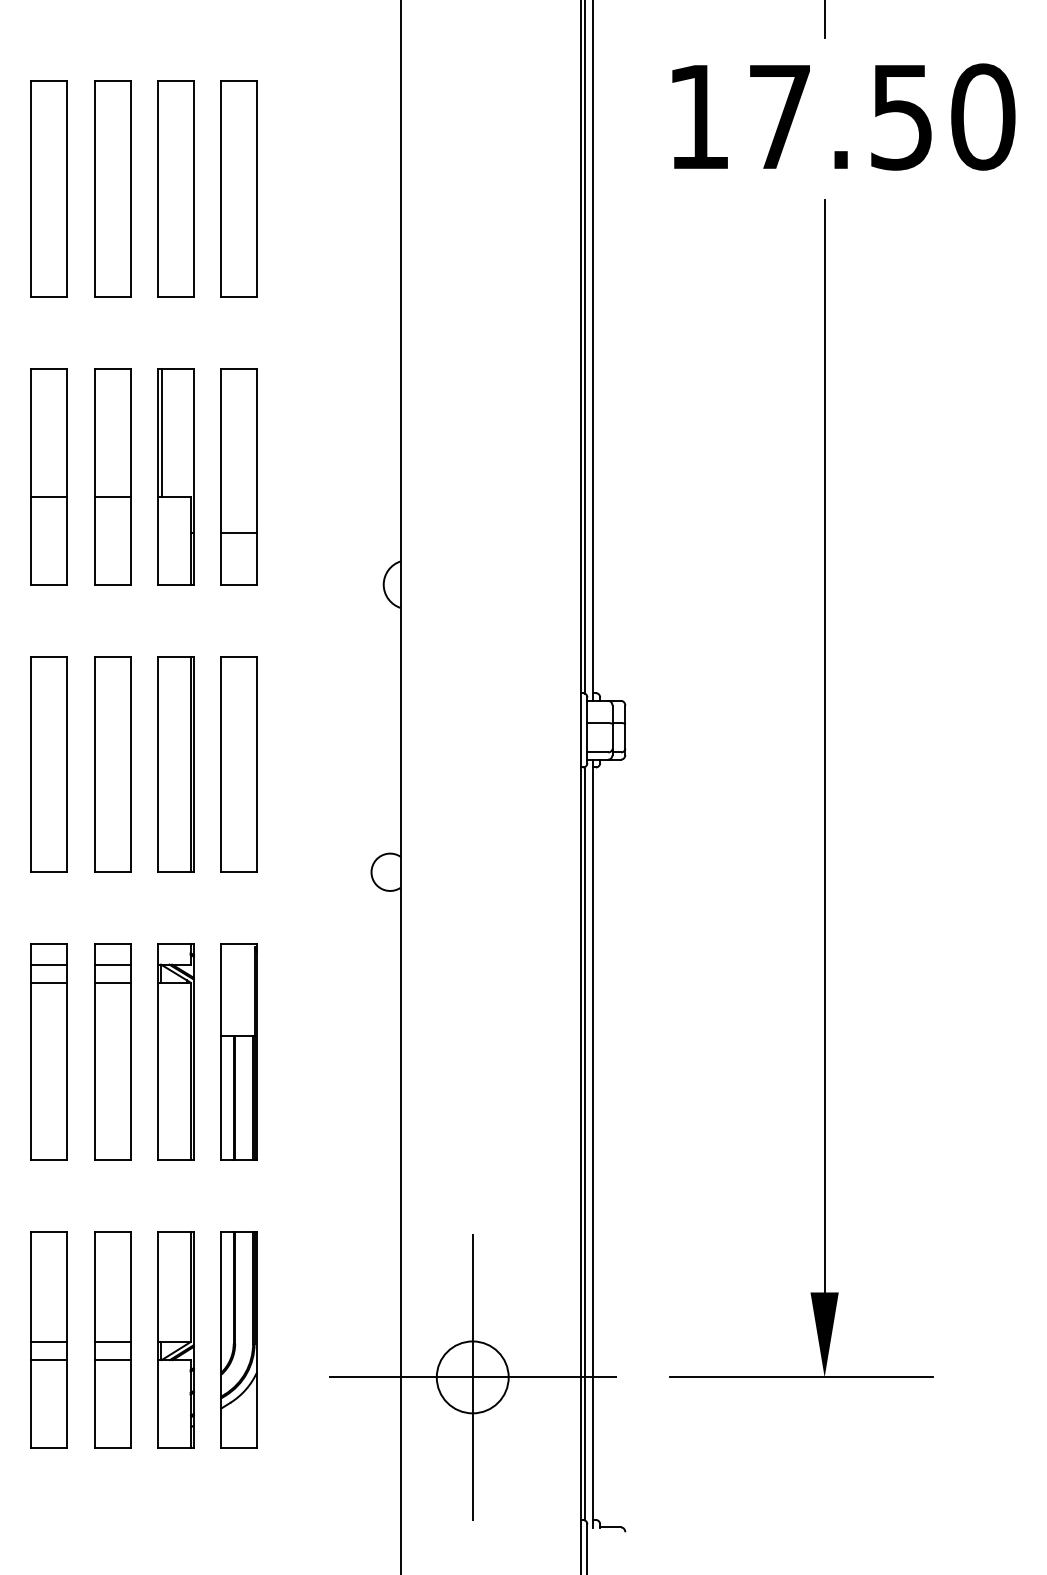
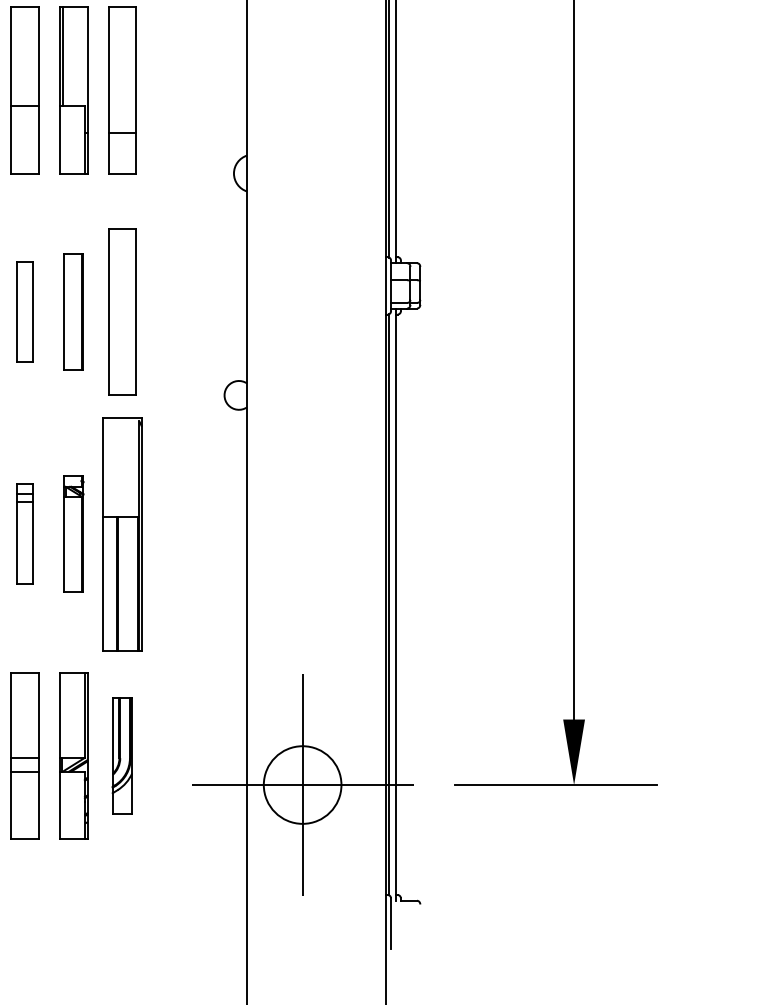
part: (112, 764) -> (24, 312), size x0.6
part: (175, 764) -> (73, 312), size x0.7
part: (112, 1051) -> (24, 533), size x0.6
part: (175, 1051) -> (73, 533), size x0.7
part: (238, 1051) -> (121, 533), size x1.4
part: (238, 1339) -> (121, 755), size x0.7
circle: (472, 1377) -> (302, 785), size x1.4

